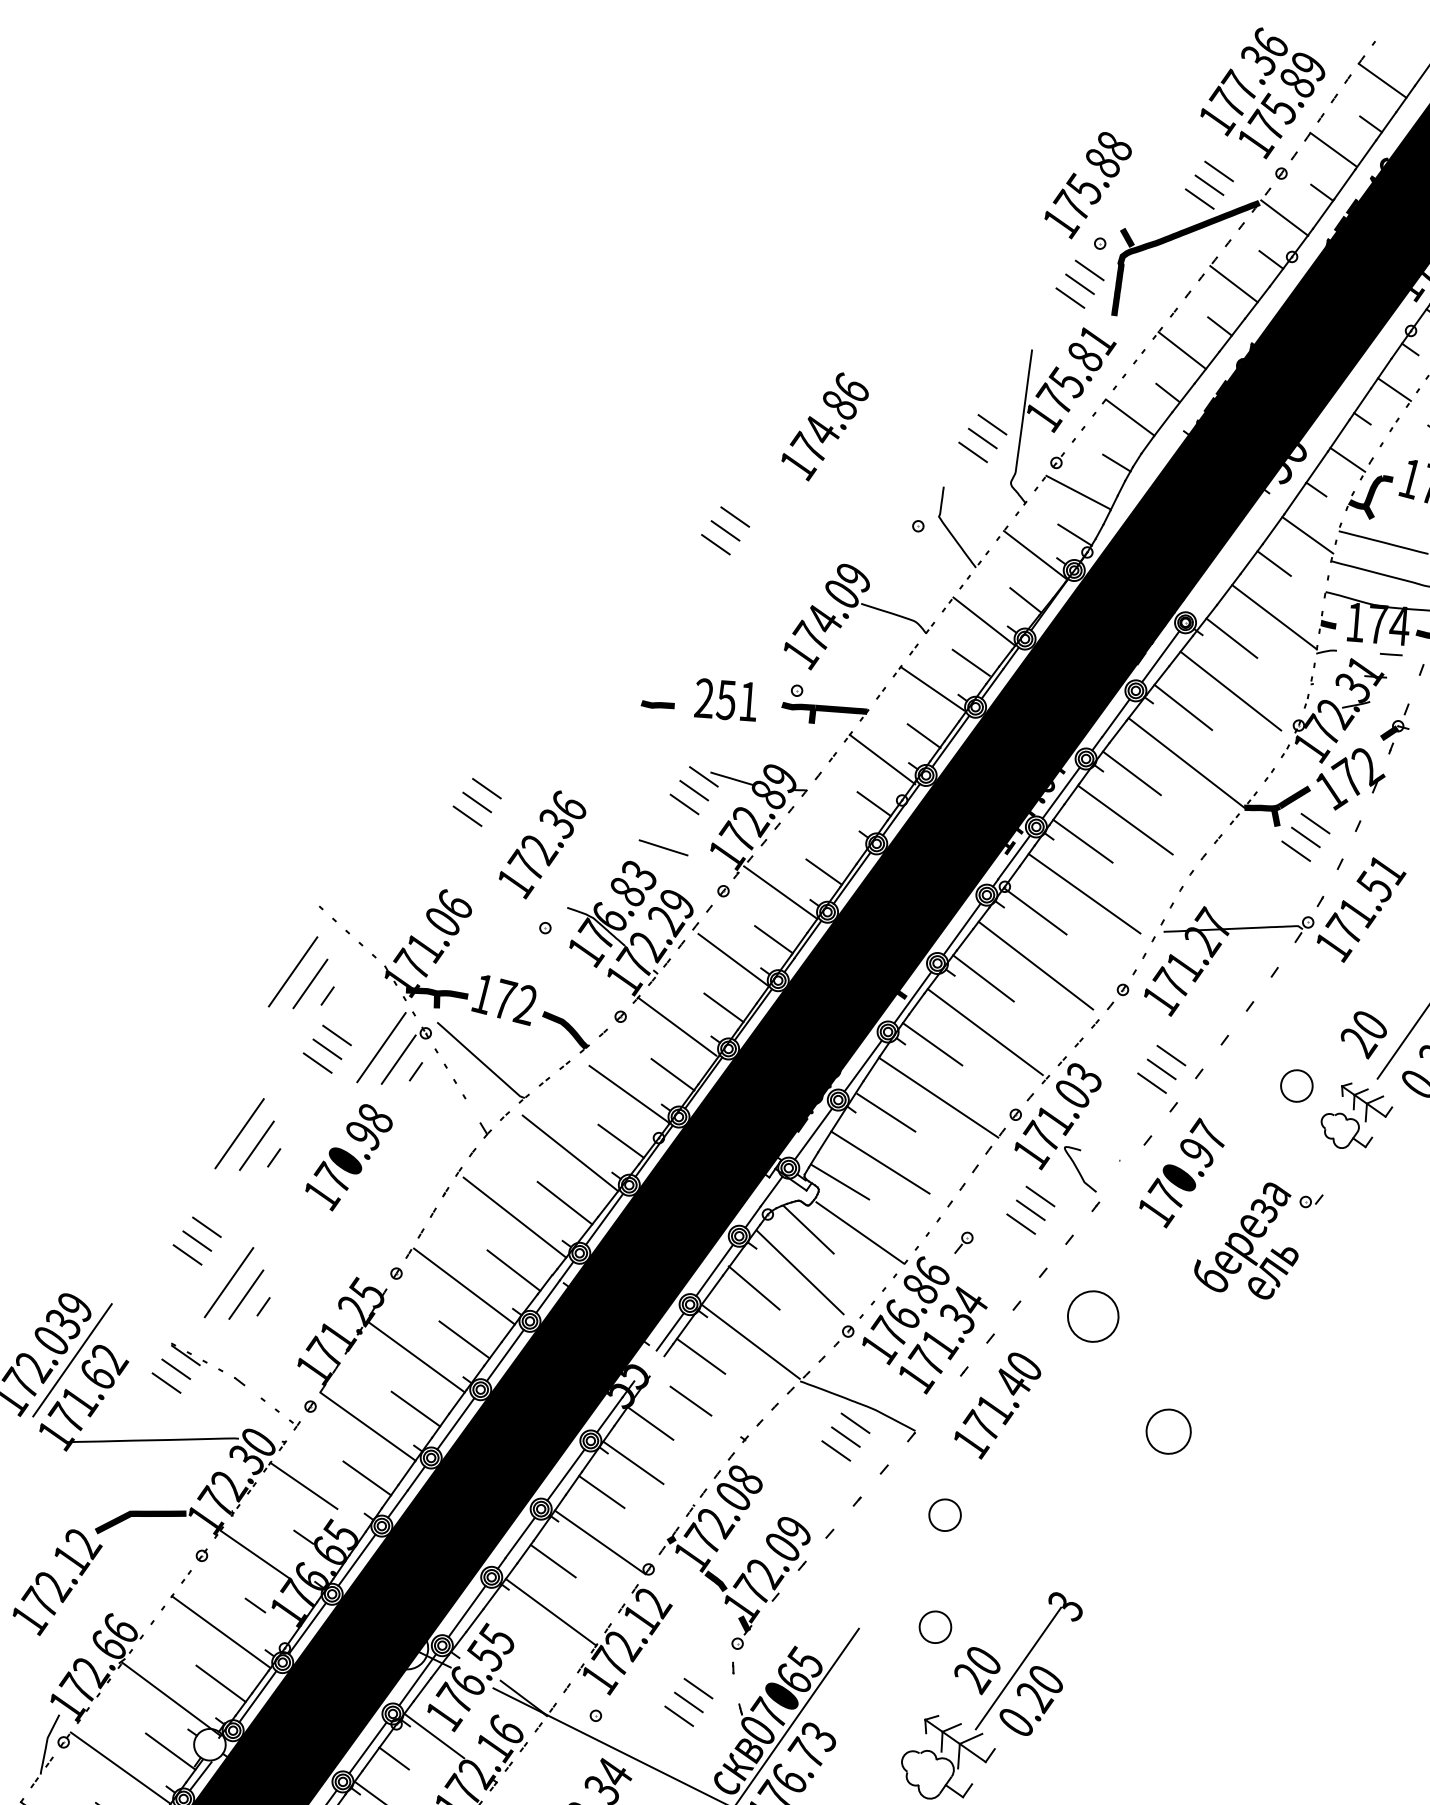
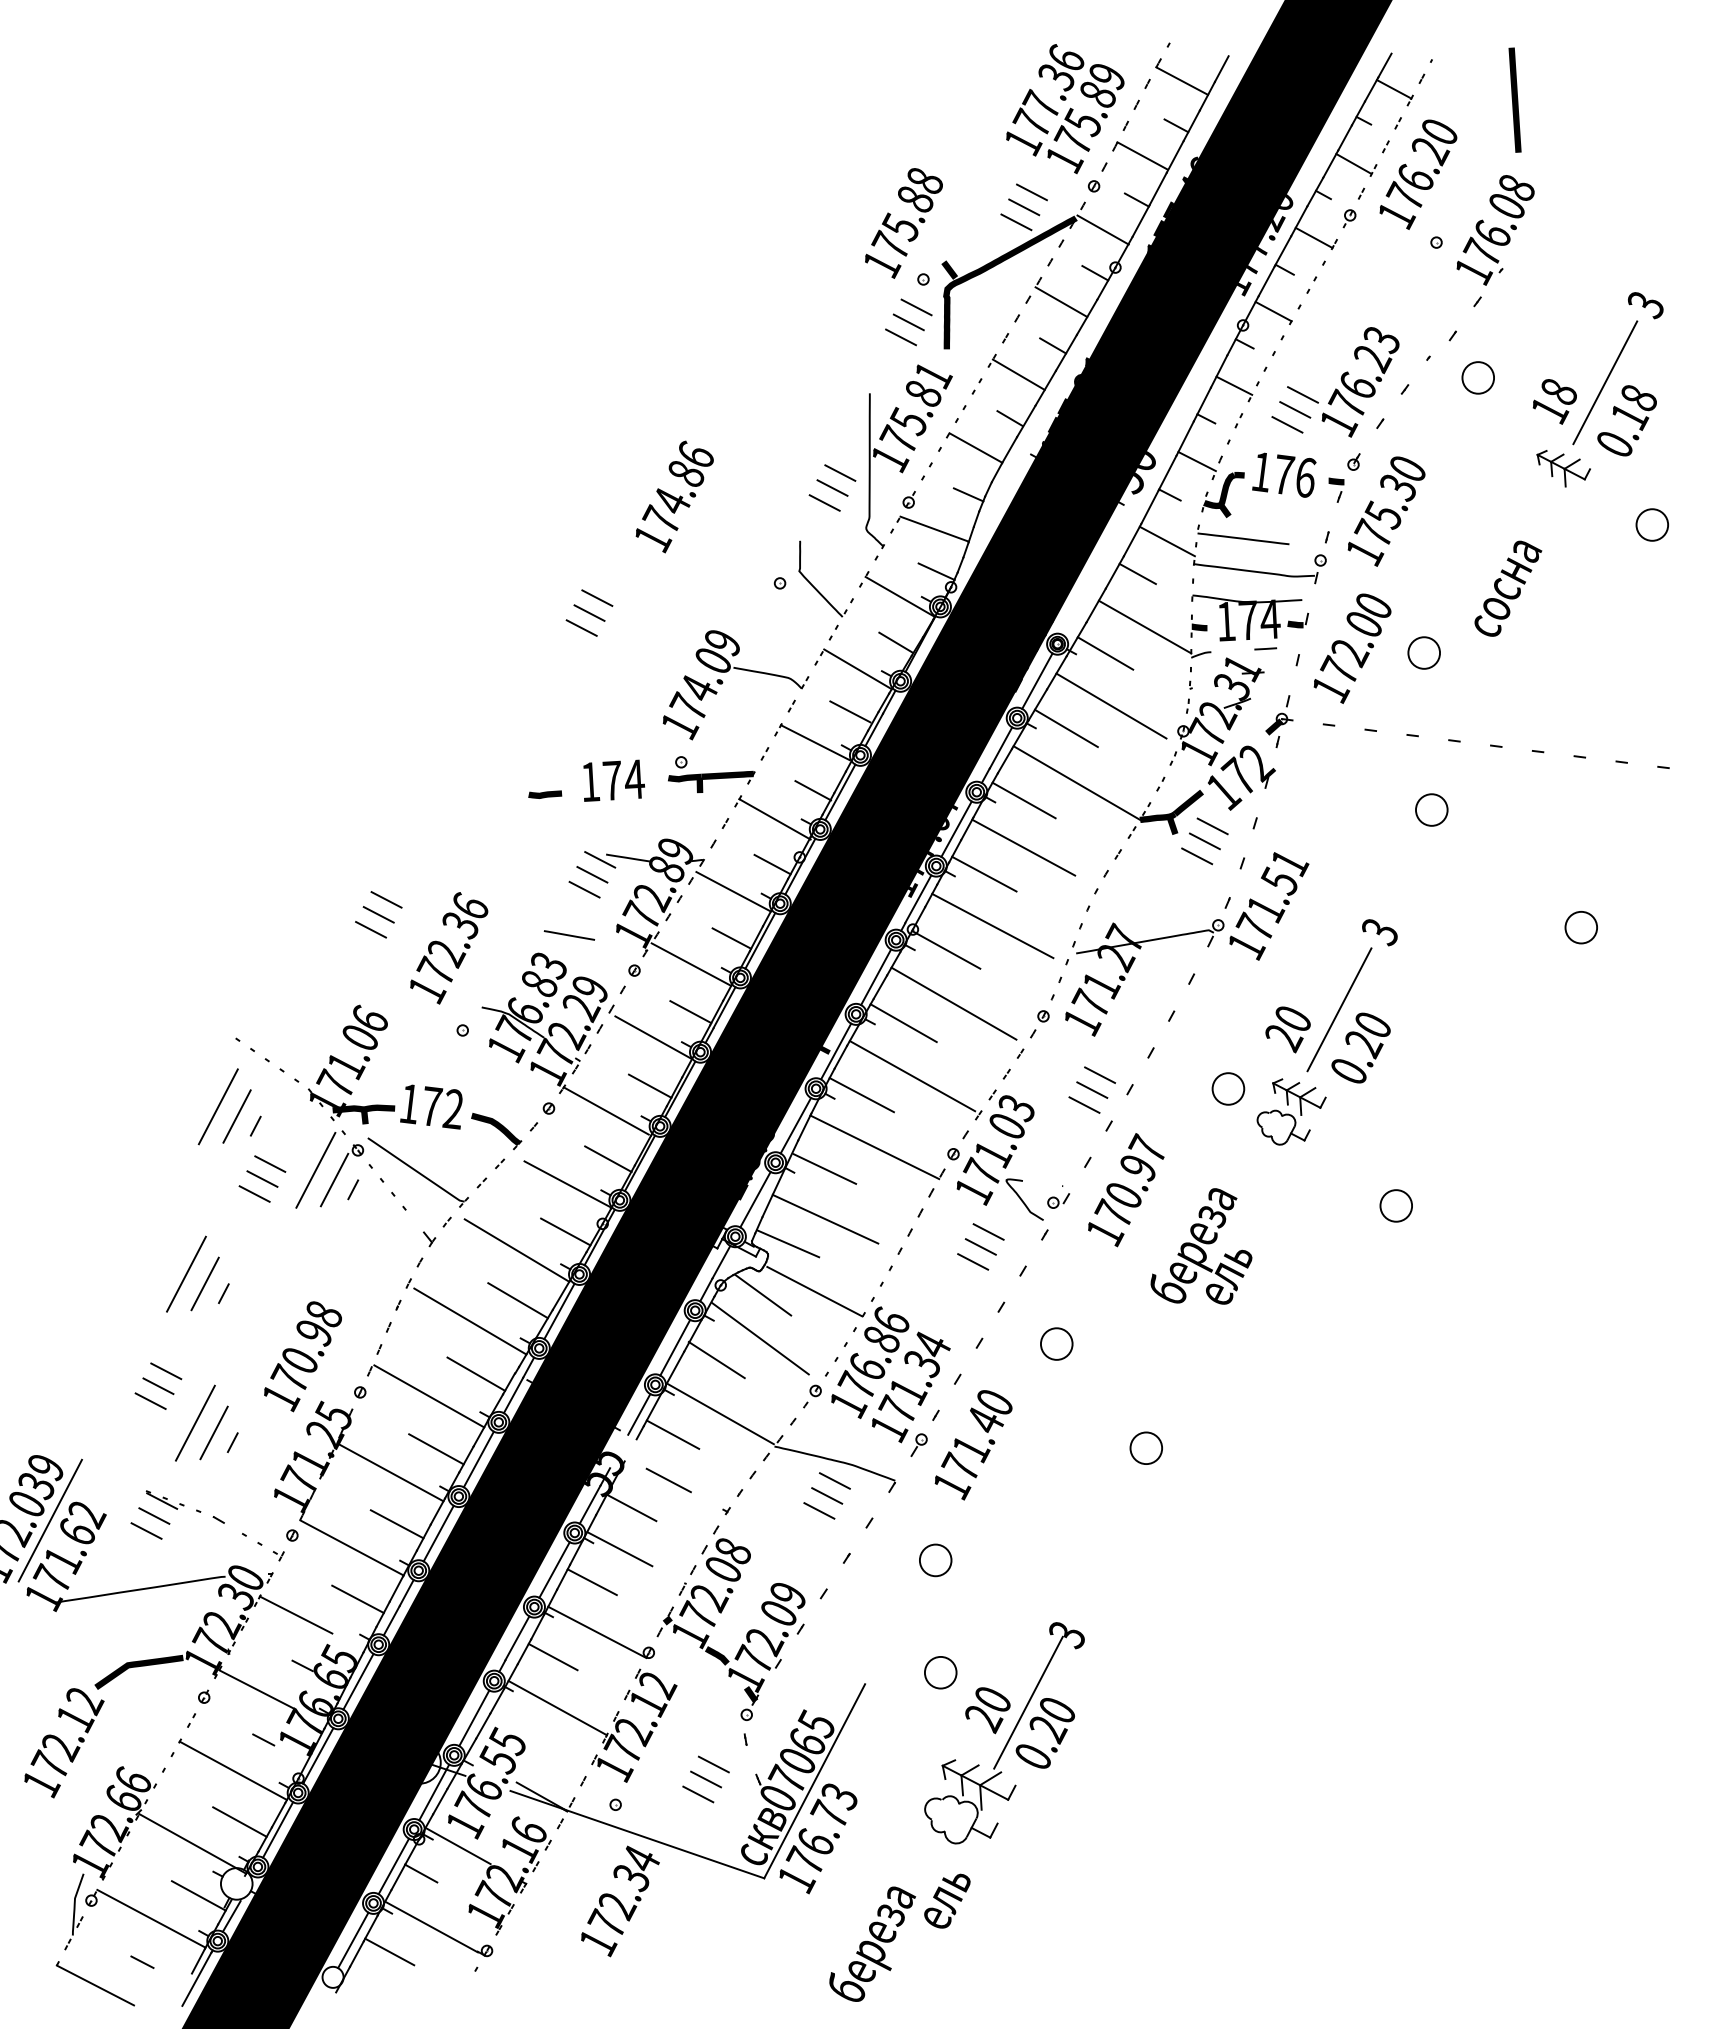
text: (726, 699) -> (612, 780), 251 -> 174
line: (831, 825) -> (733, 891), added
text: (348, 1157) -> (302, 1356), moved
part: (1311, 1200) -> (1058, 1200), moved
part: (963, 1242) -> (918, 1444), moved
part: (1093, 1315) -> (1056, 1343), size x0.62
part: (1167, 1430) -> (1145, 1447), size x0.71

